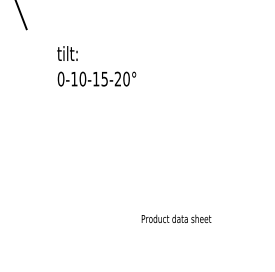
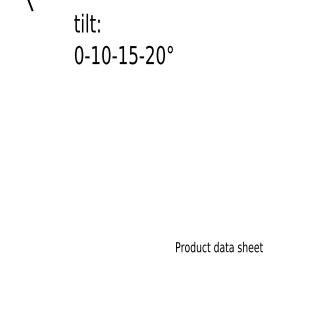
text: (96, 66) -> (123, 39), moved

